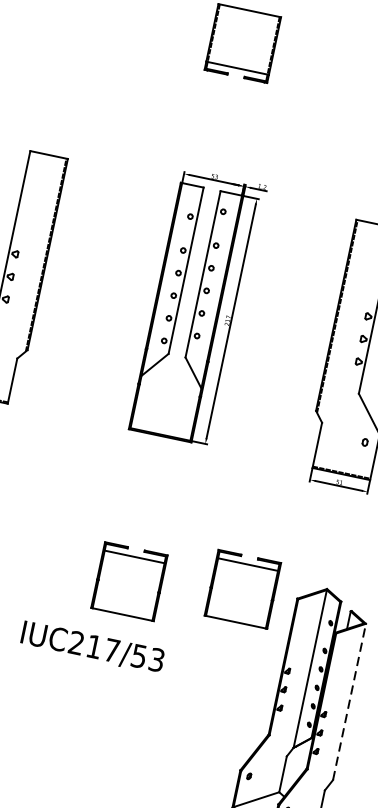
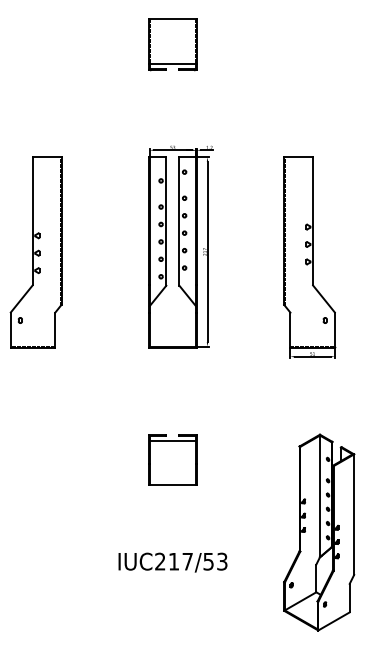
part: (242, 588) -> (257, 447), removed
text: (92, 647) -> (172, 562), moved
line: (349, 701) -> (354, 514), dashed -> solid

